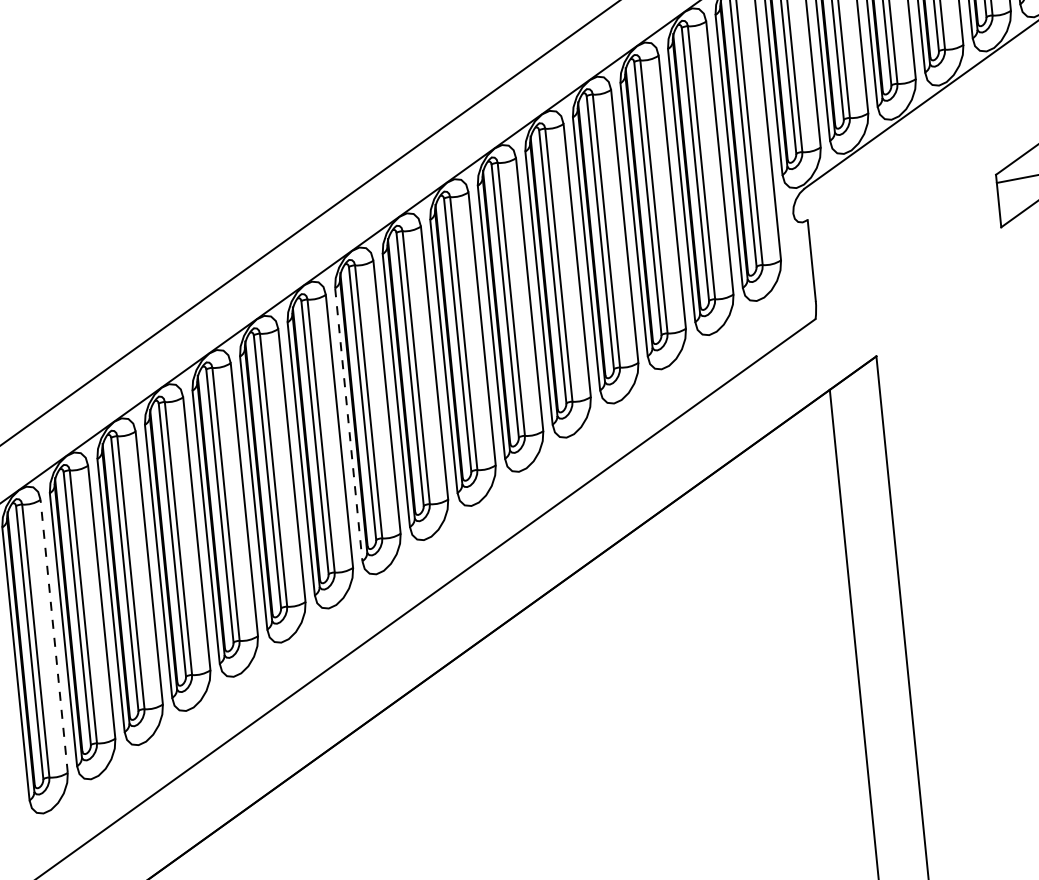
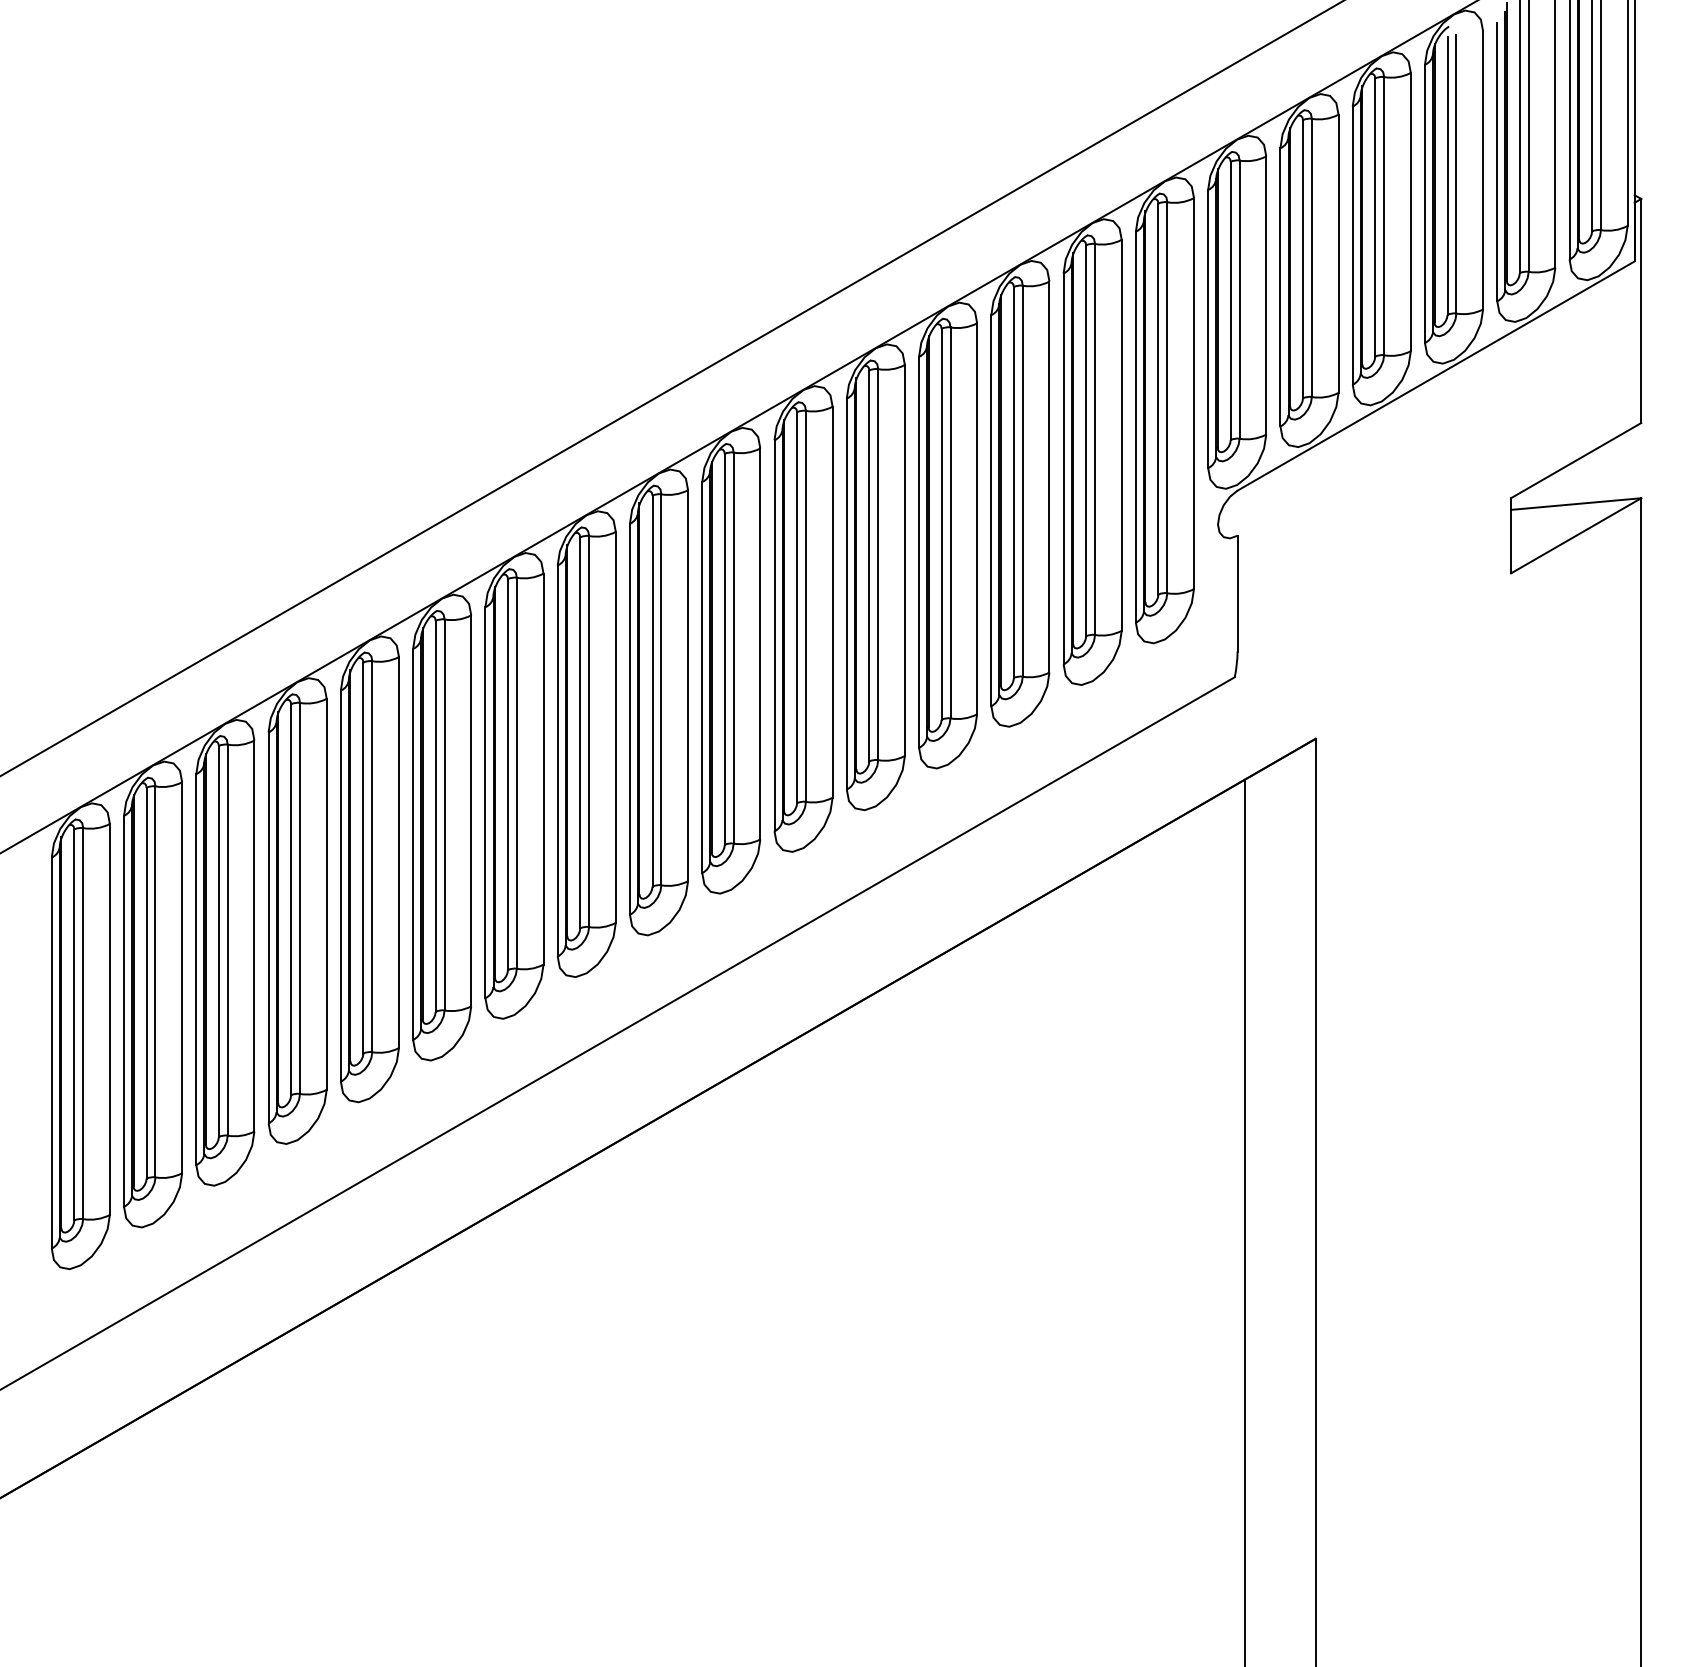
line: (348, 425) -> (557, 761), dashed -> solid
line: (53, 635) -> (109, 1018), dashed -> solid

